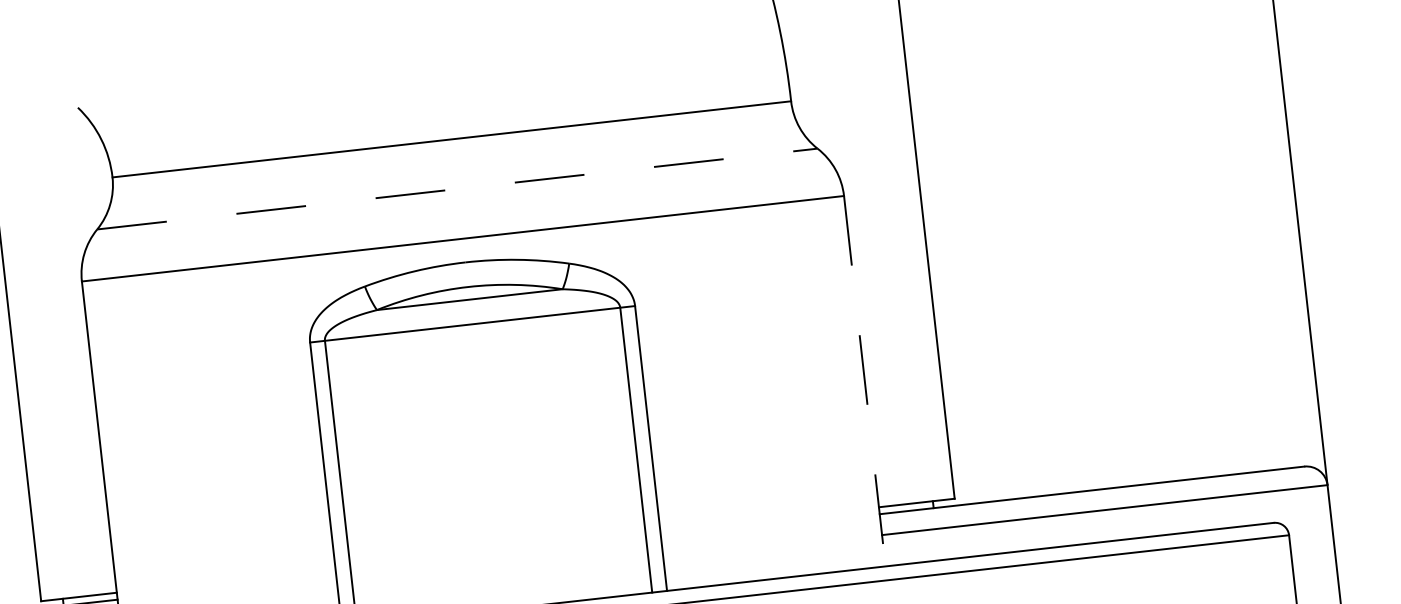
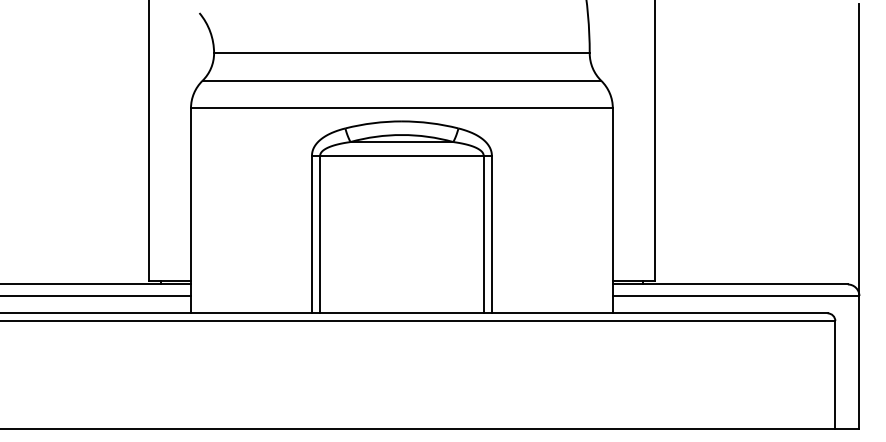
line: (458, 188) -> (402, 80), dashed -> solid
line: (864, 380) -> (612, 210), dashed -> solid

